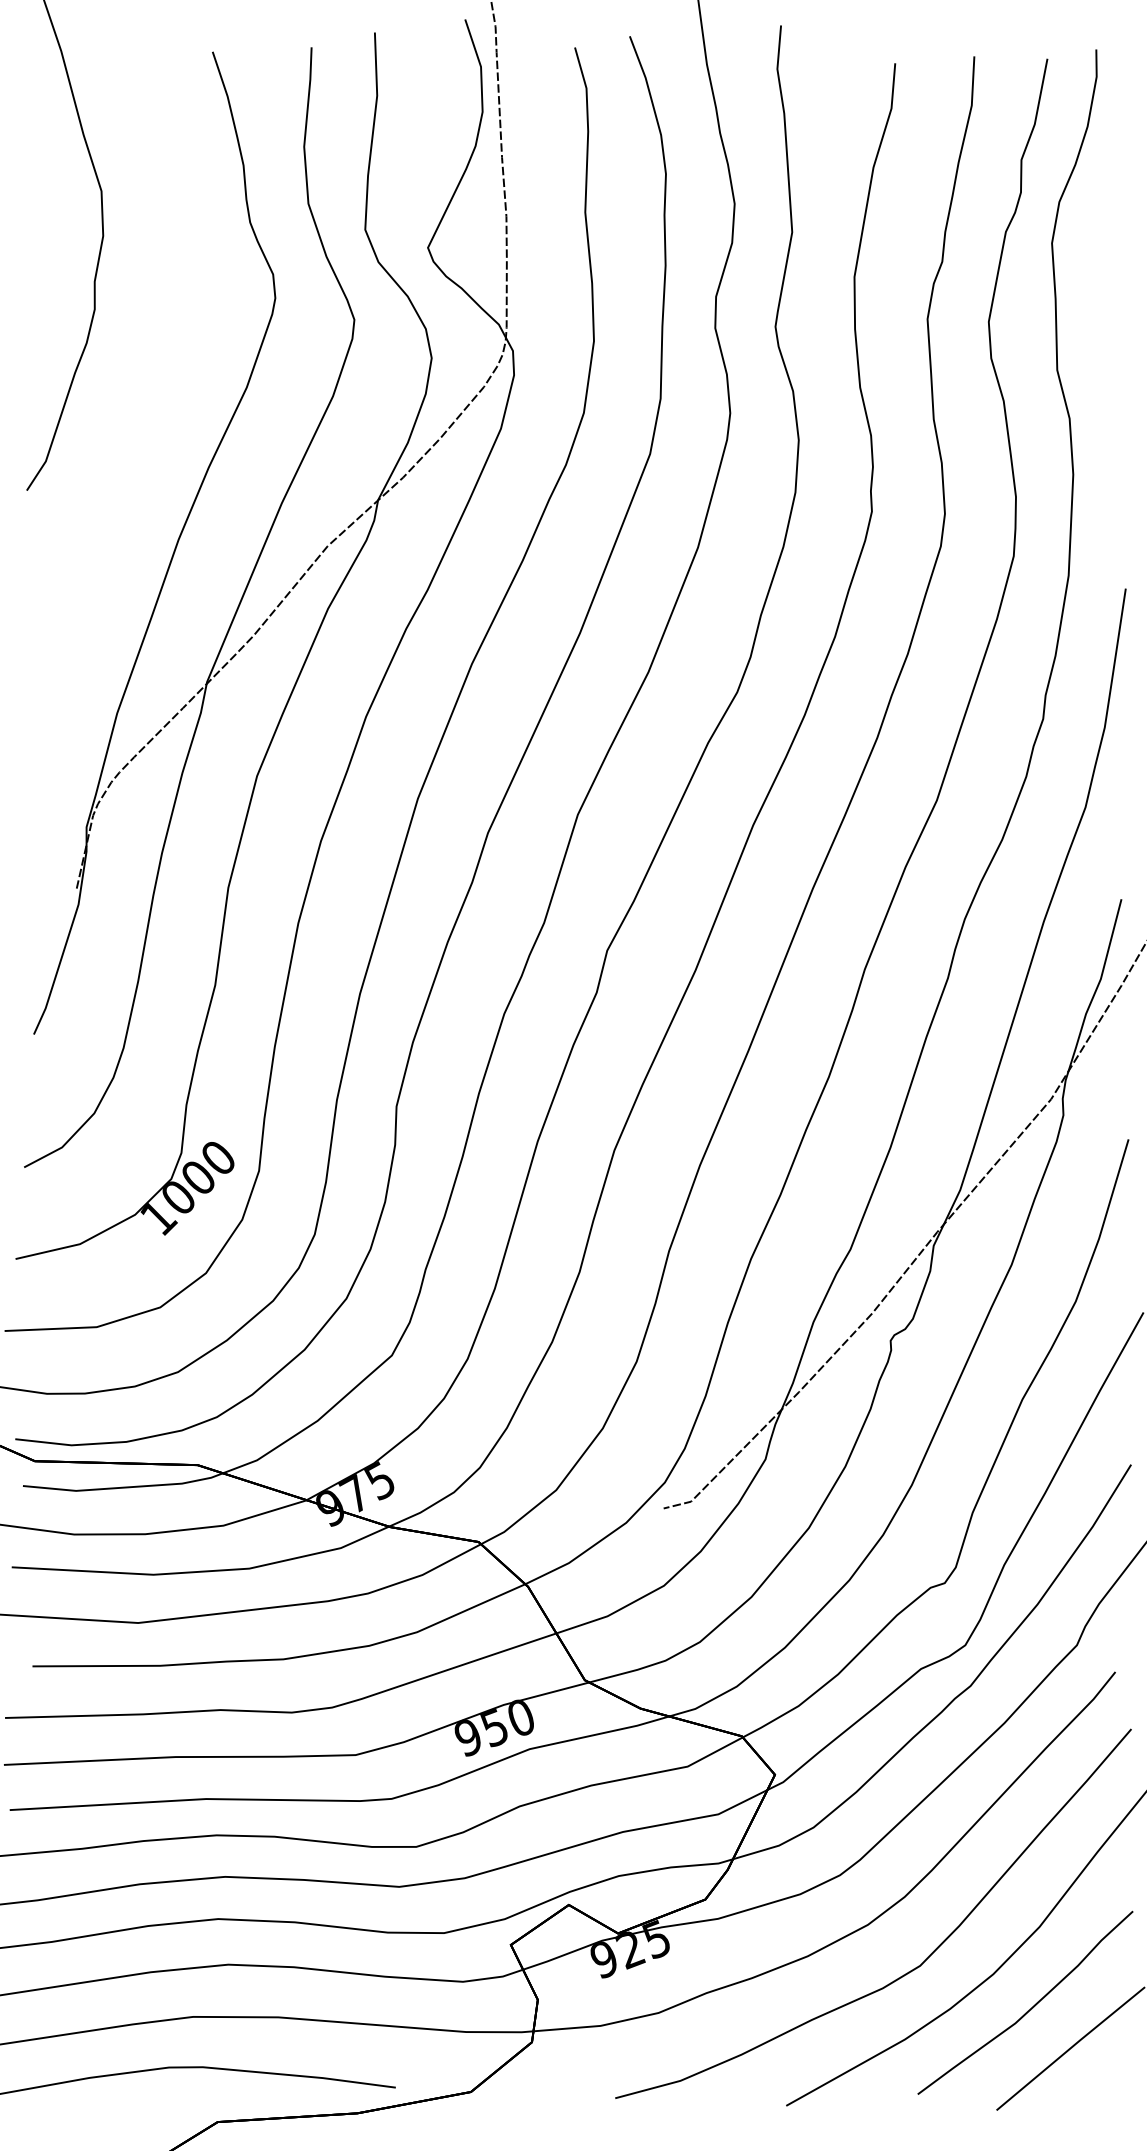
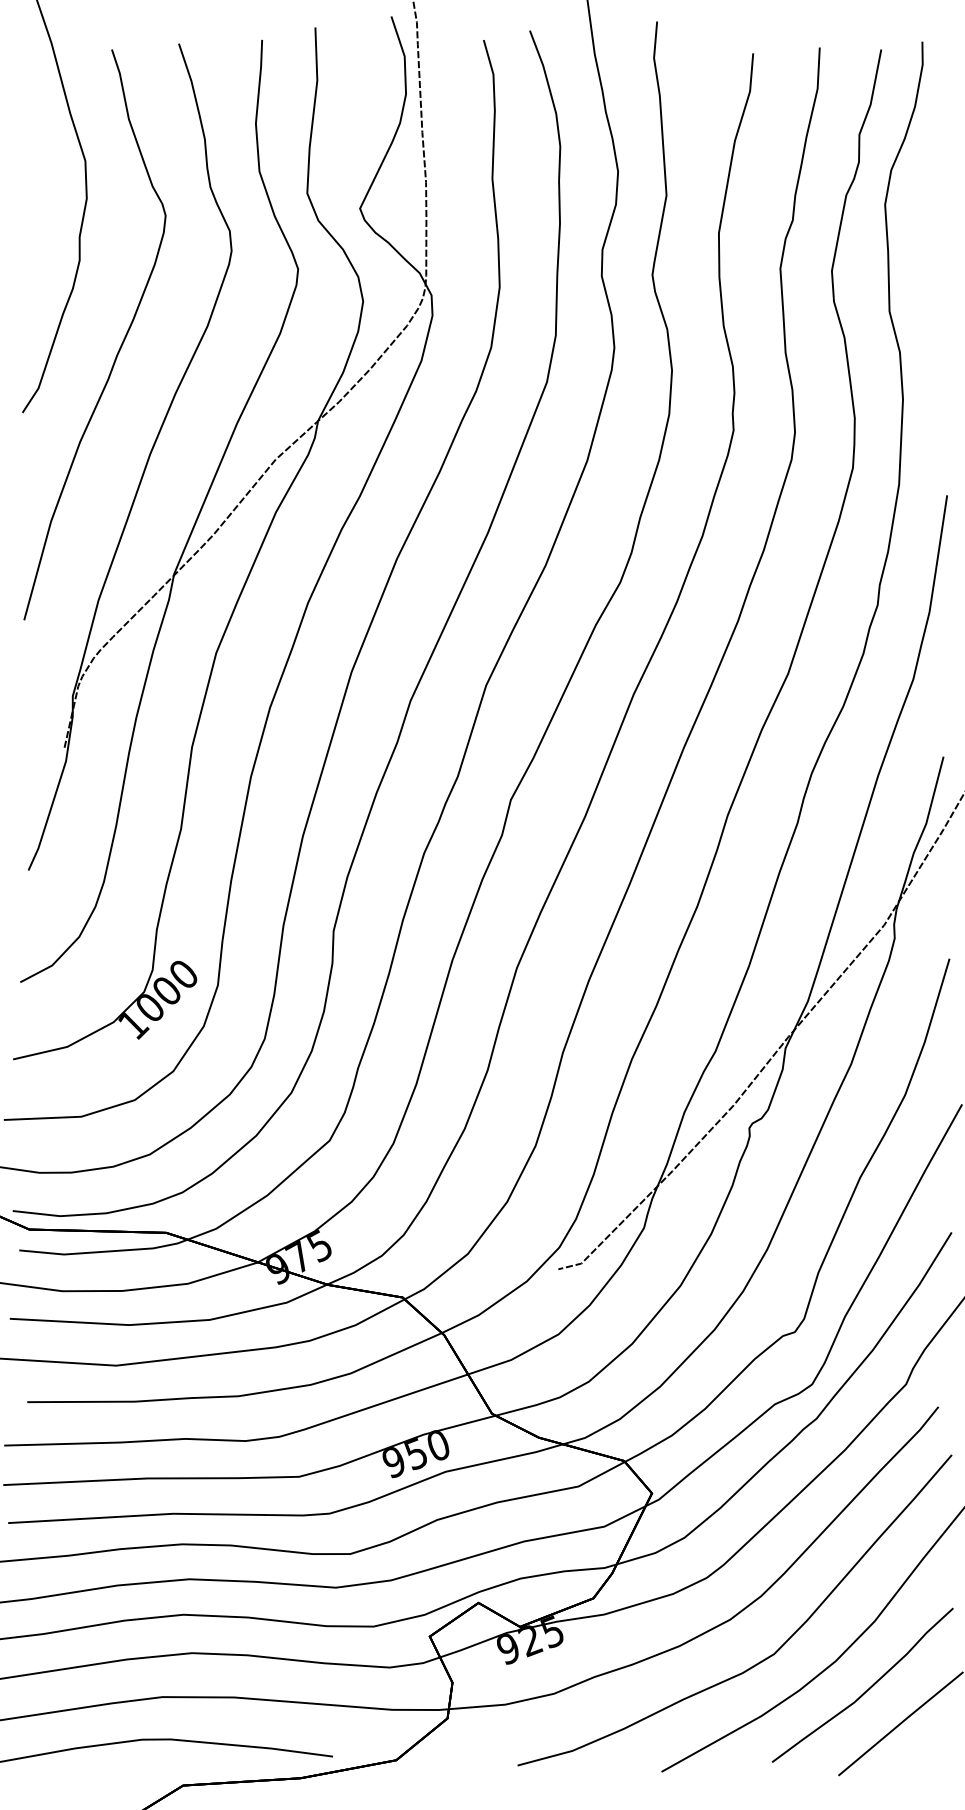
curve: (142, 412) -> (119, 347), added

